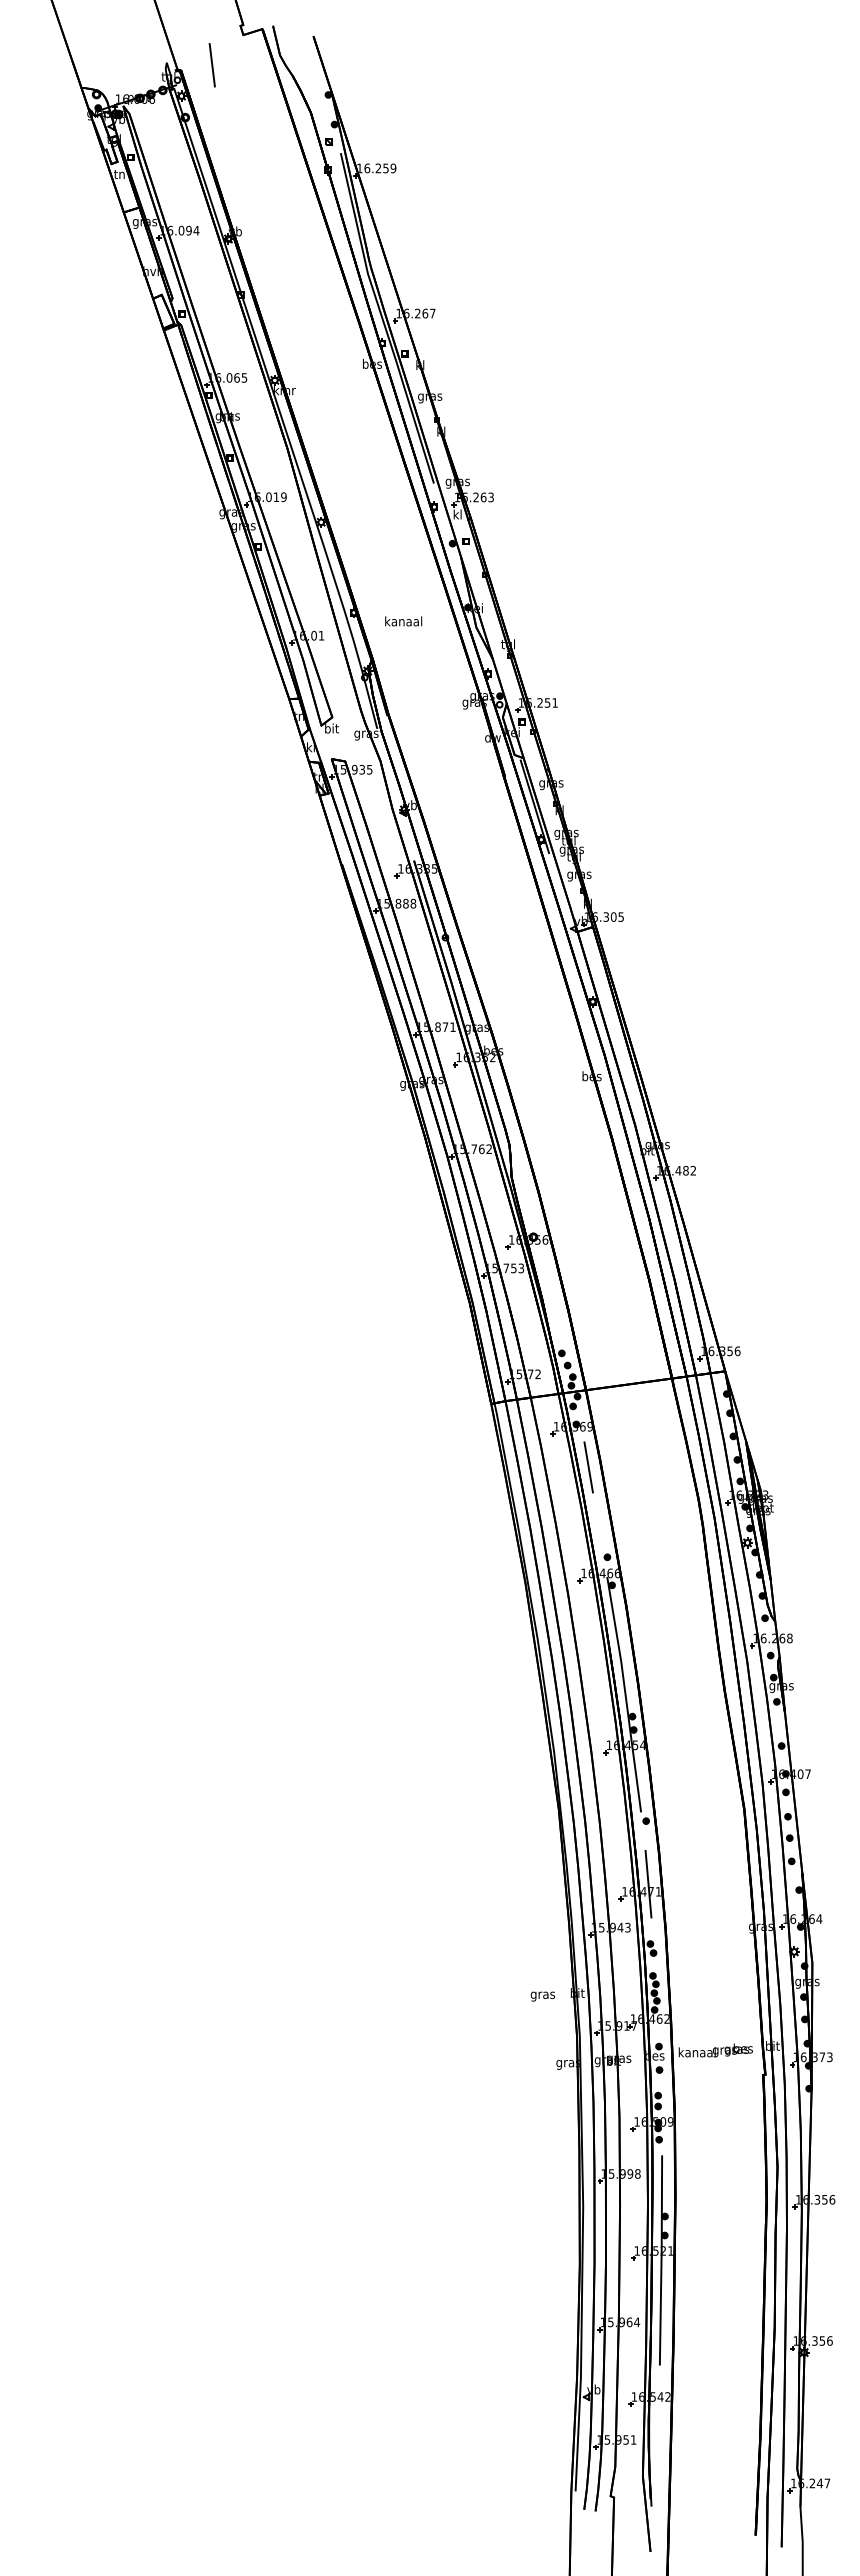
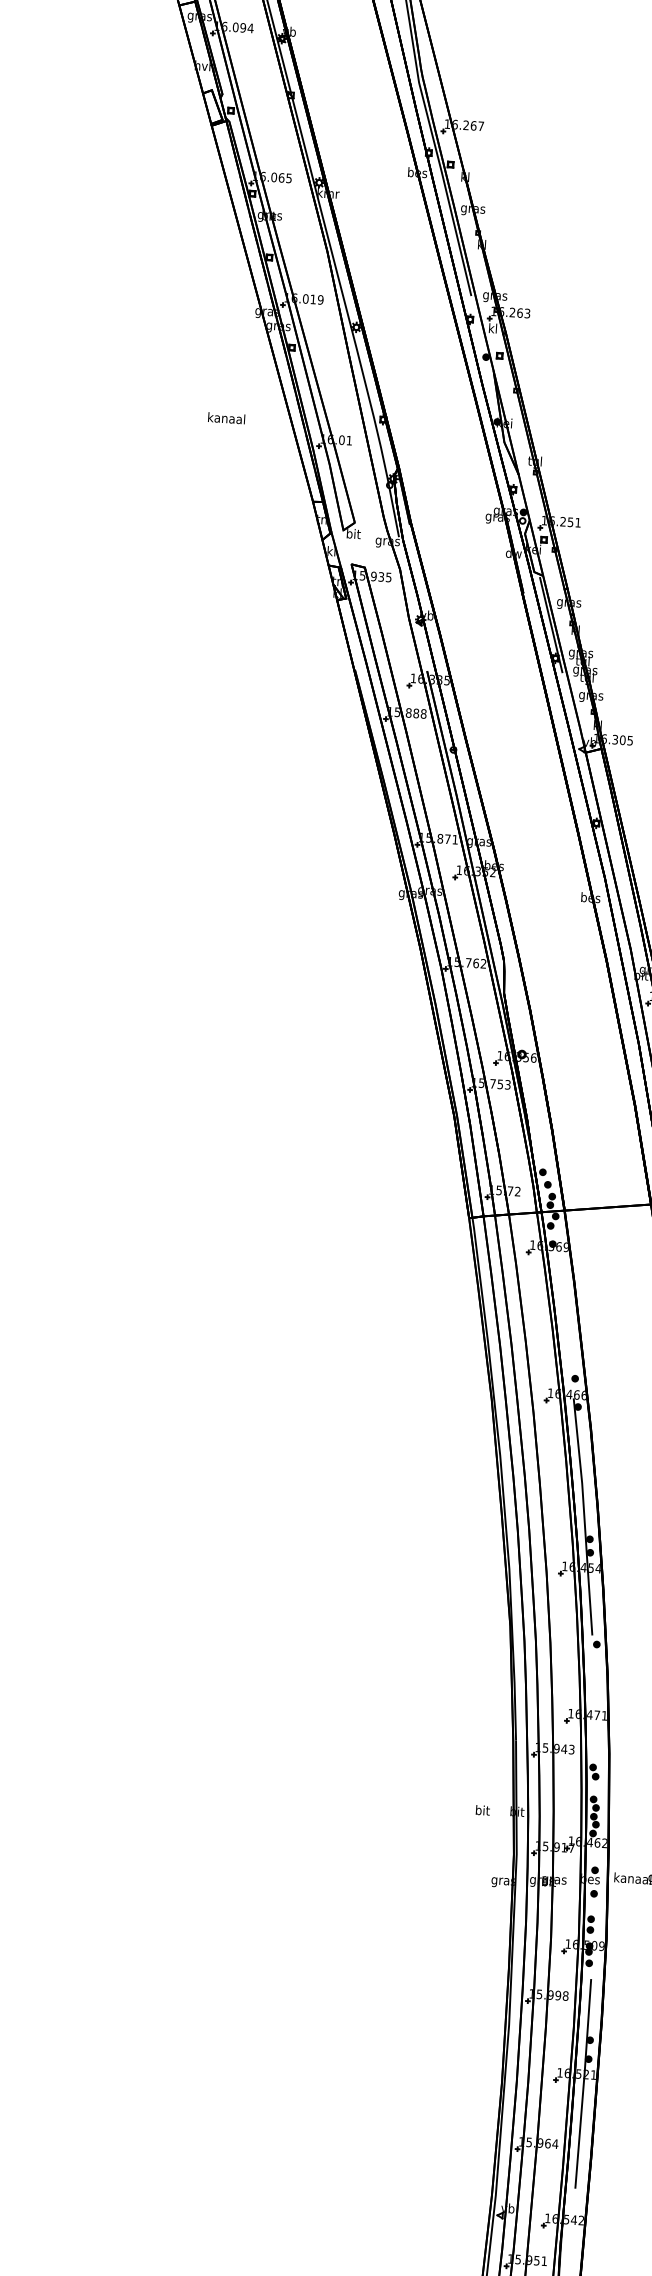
text: (403, 621) -> (226, 418), moved
line: (588, 1467) -> (562, 1287), removed
line: (648, 1883) -> (595, 1706), removed
text: (542, 1995) -> (482, 1811), gras -> bit

